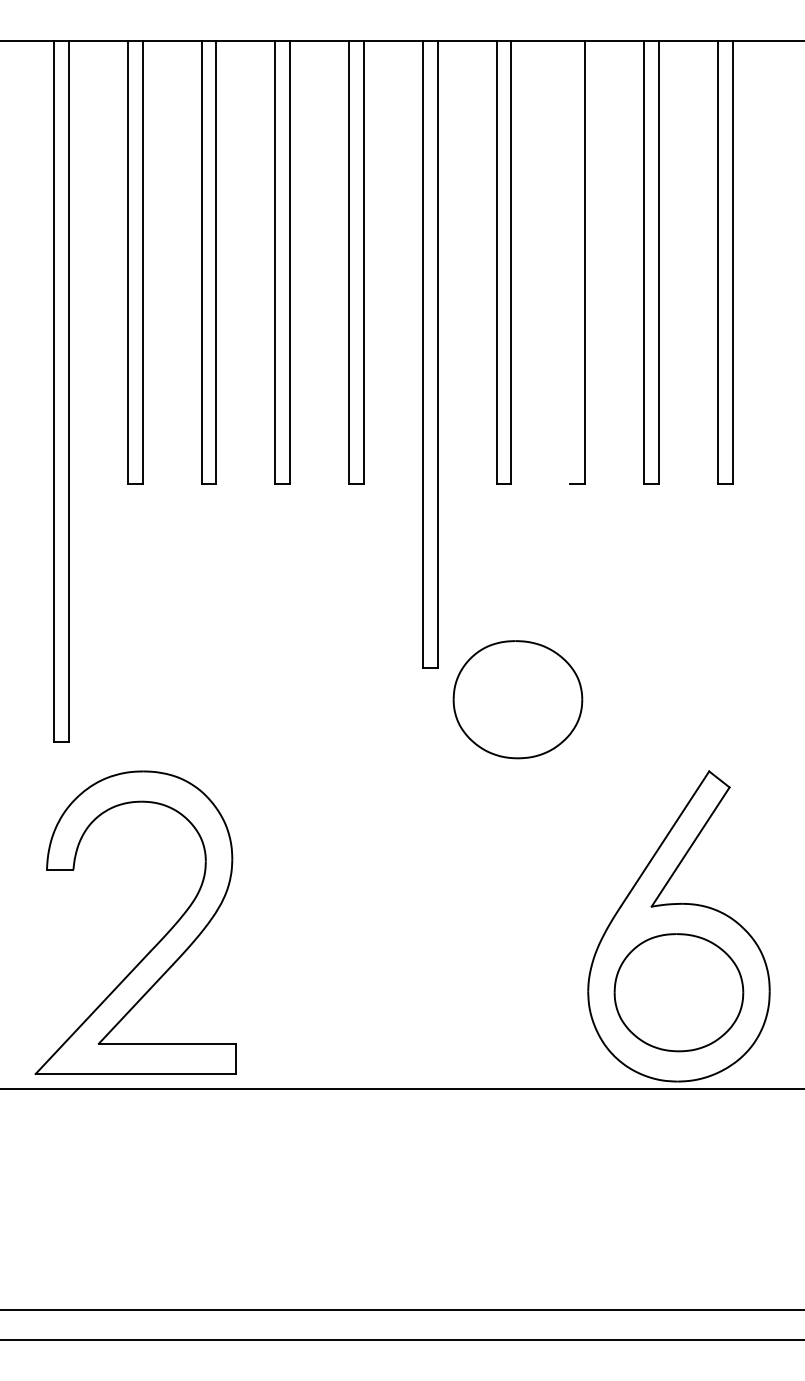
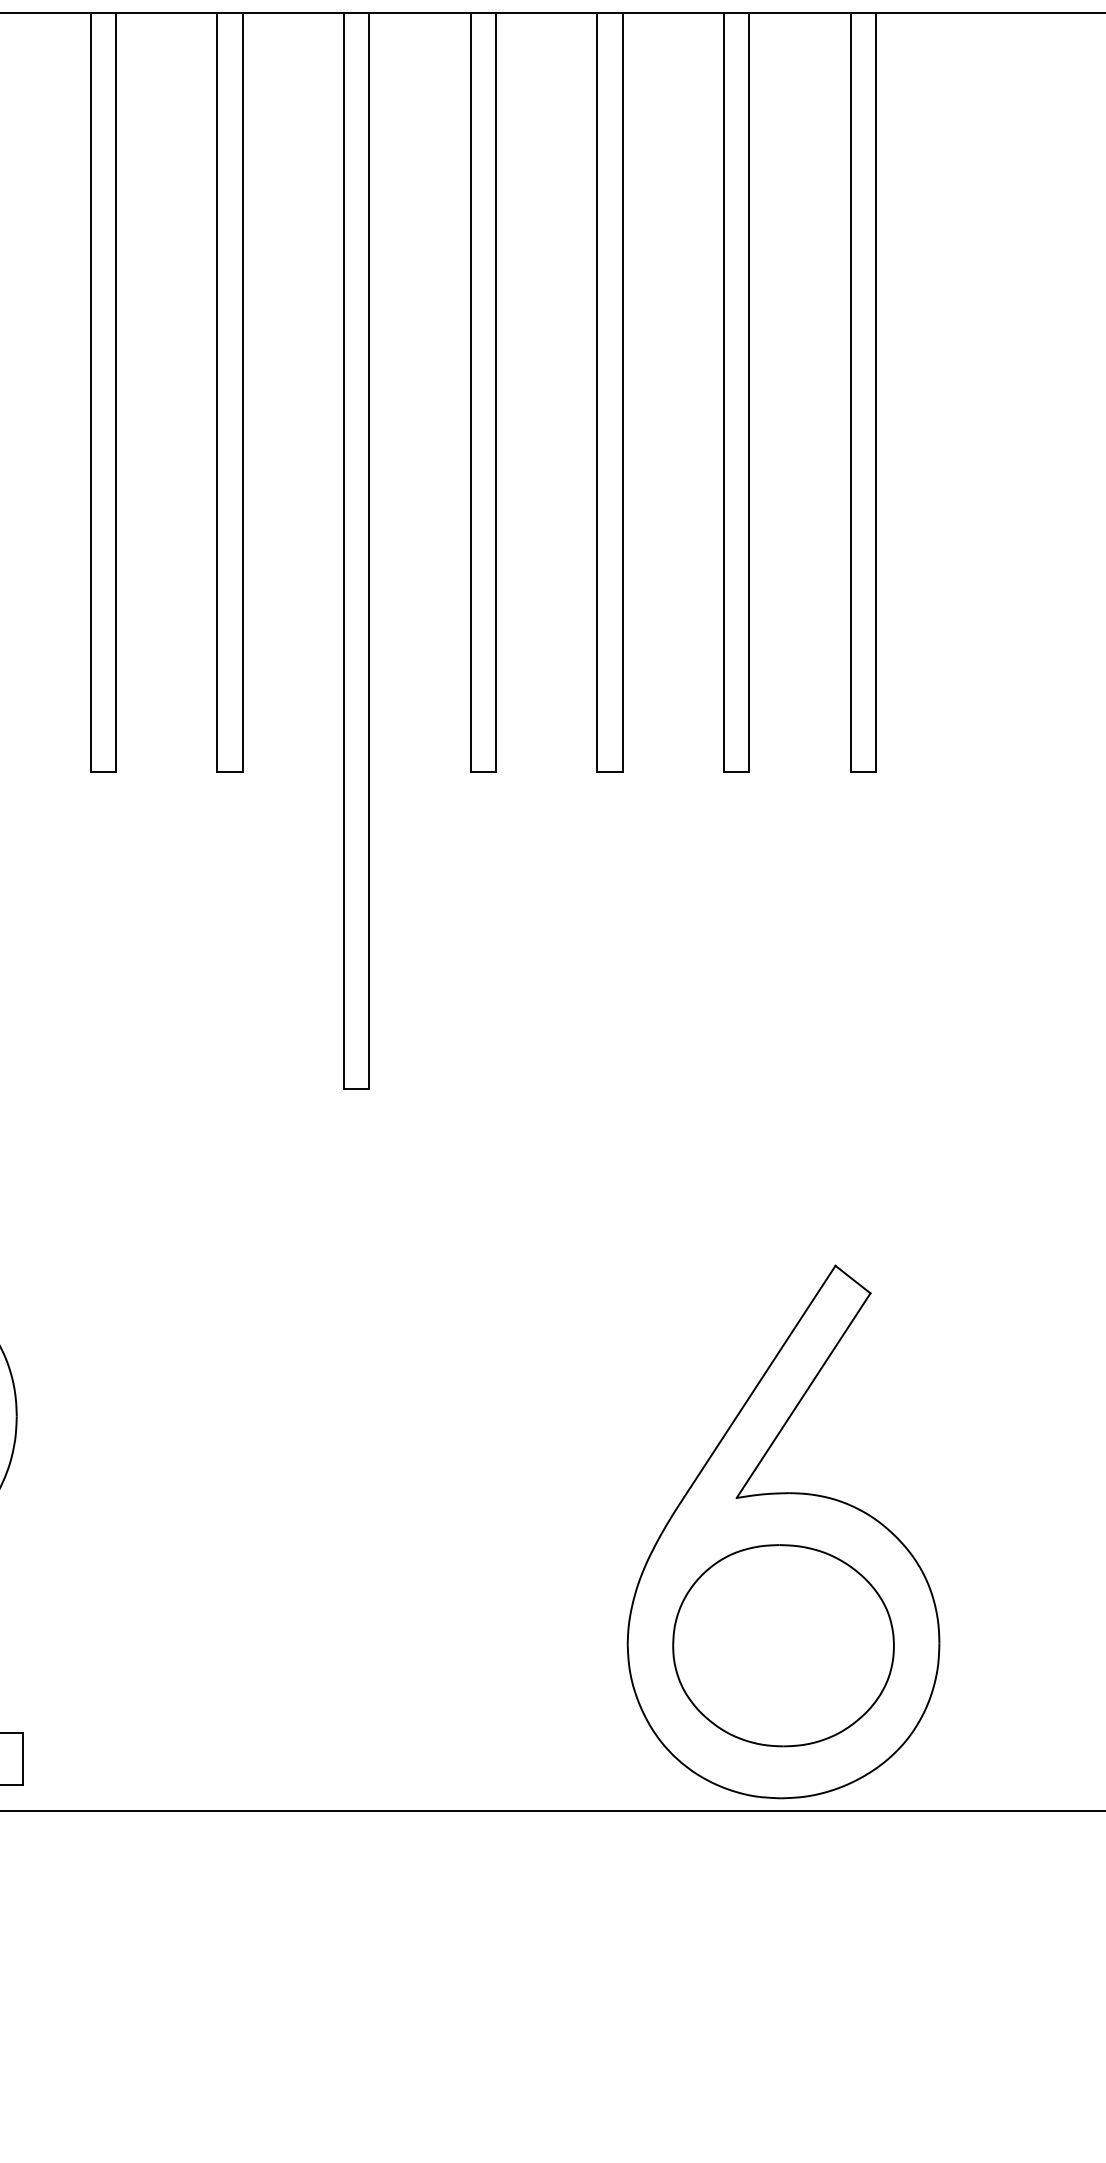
line: (570, 262) -> (597, 392), added
part: (517, 699) -> (506, 1142), removed

